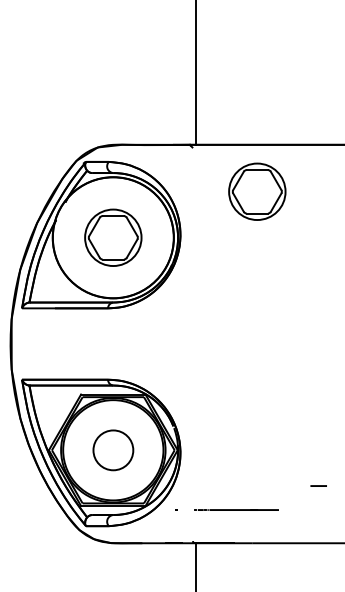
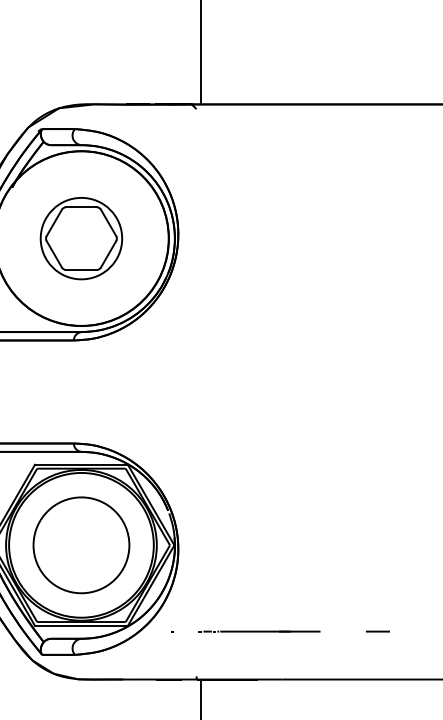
part: (257, 191) -> (289, 171), removed
circle: (113, 450) -> (81, 545), size x1.67
line: (318, 485) -> (377, 630), moved

